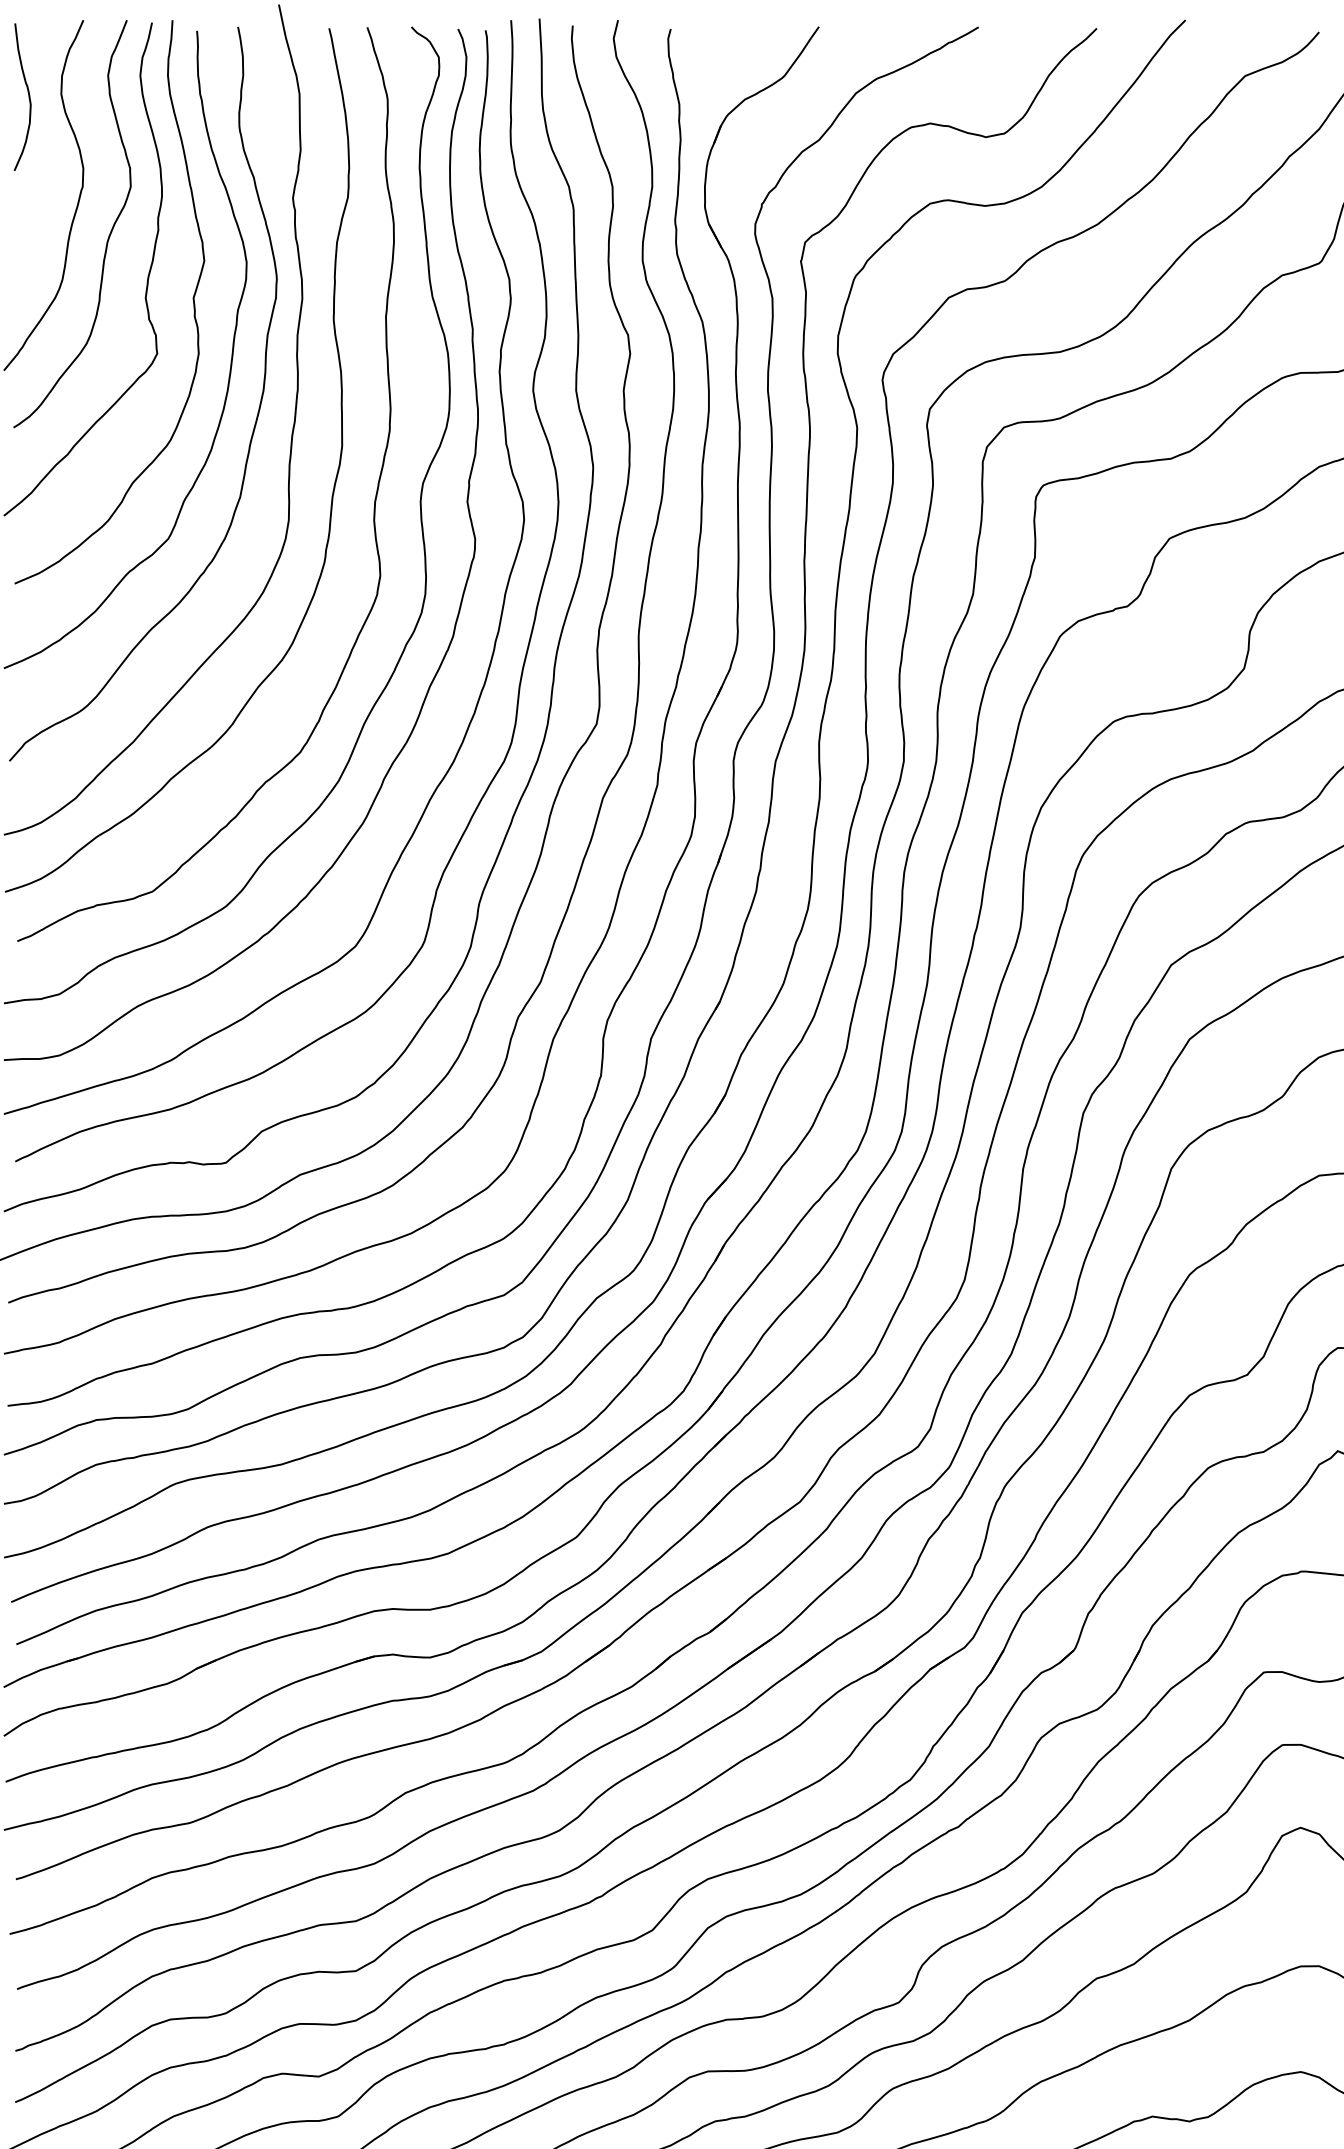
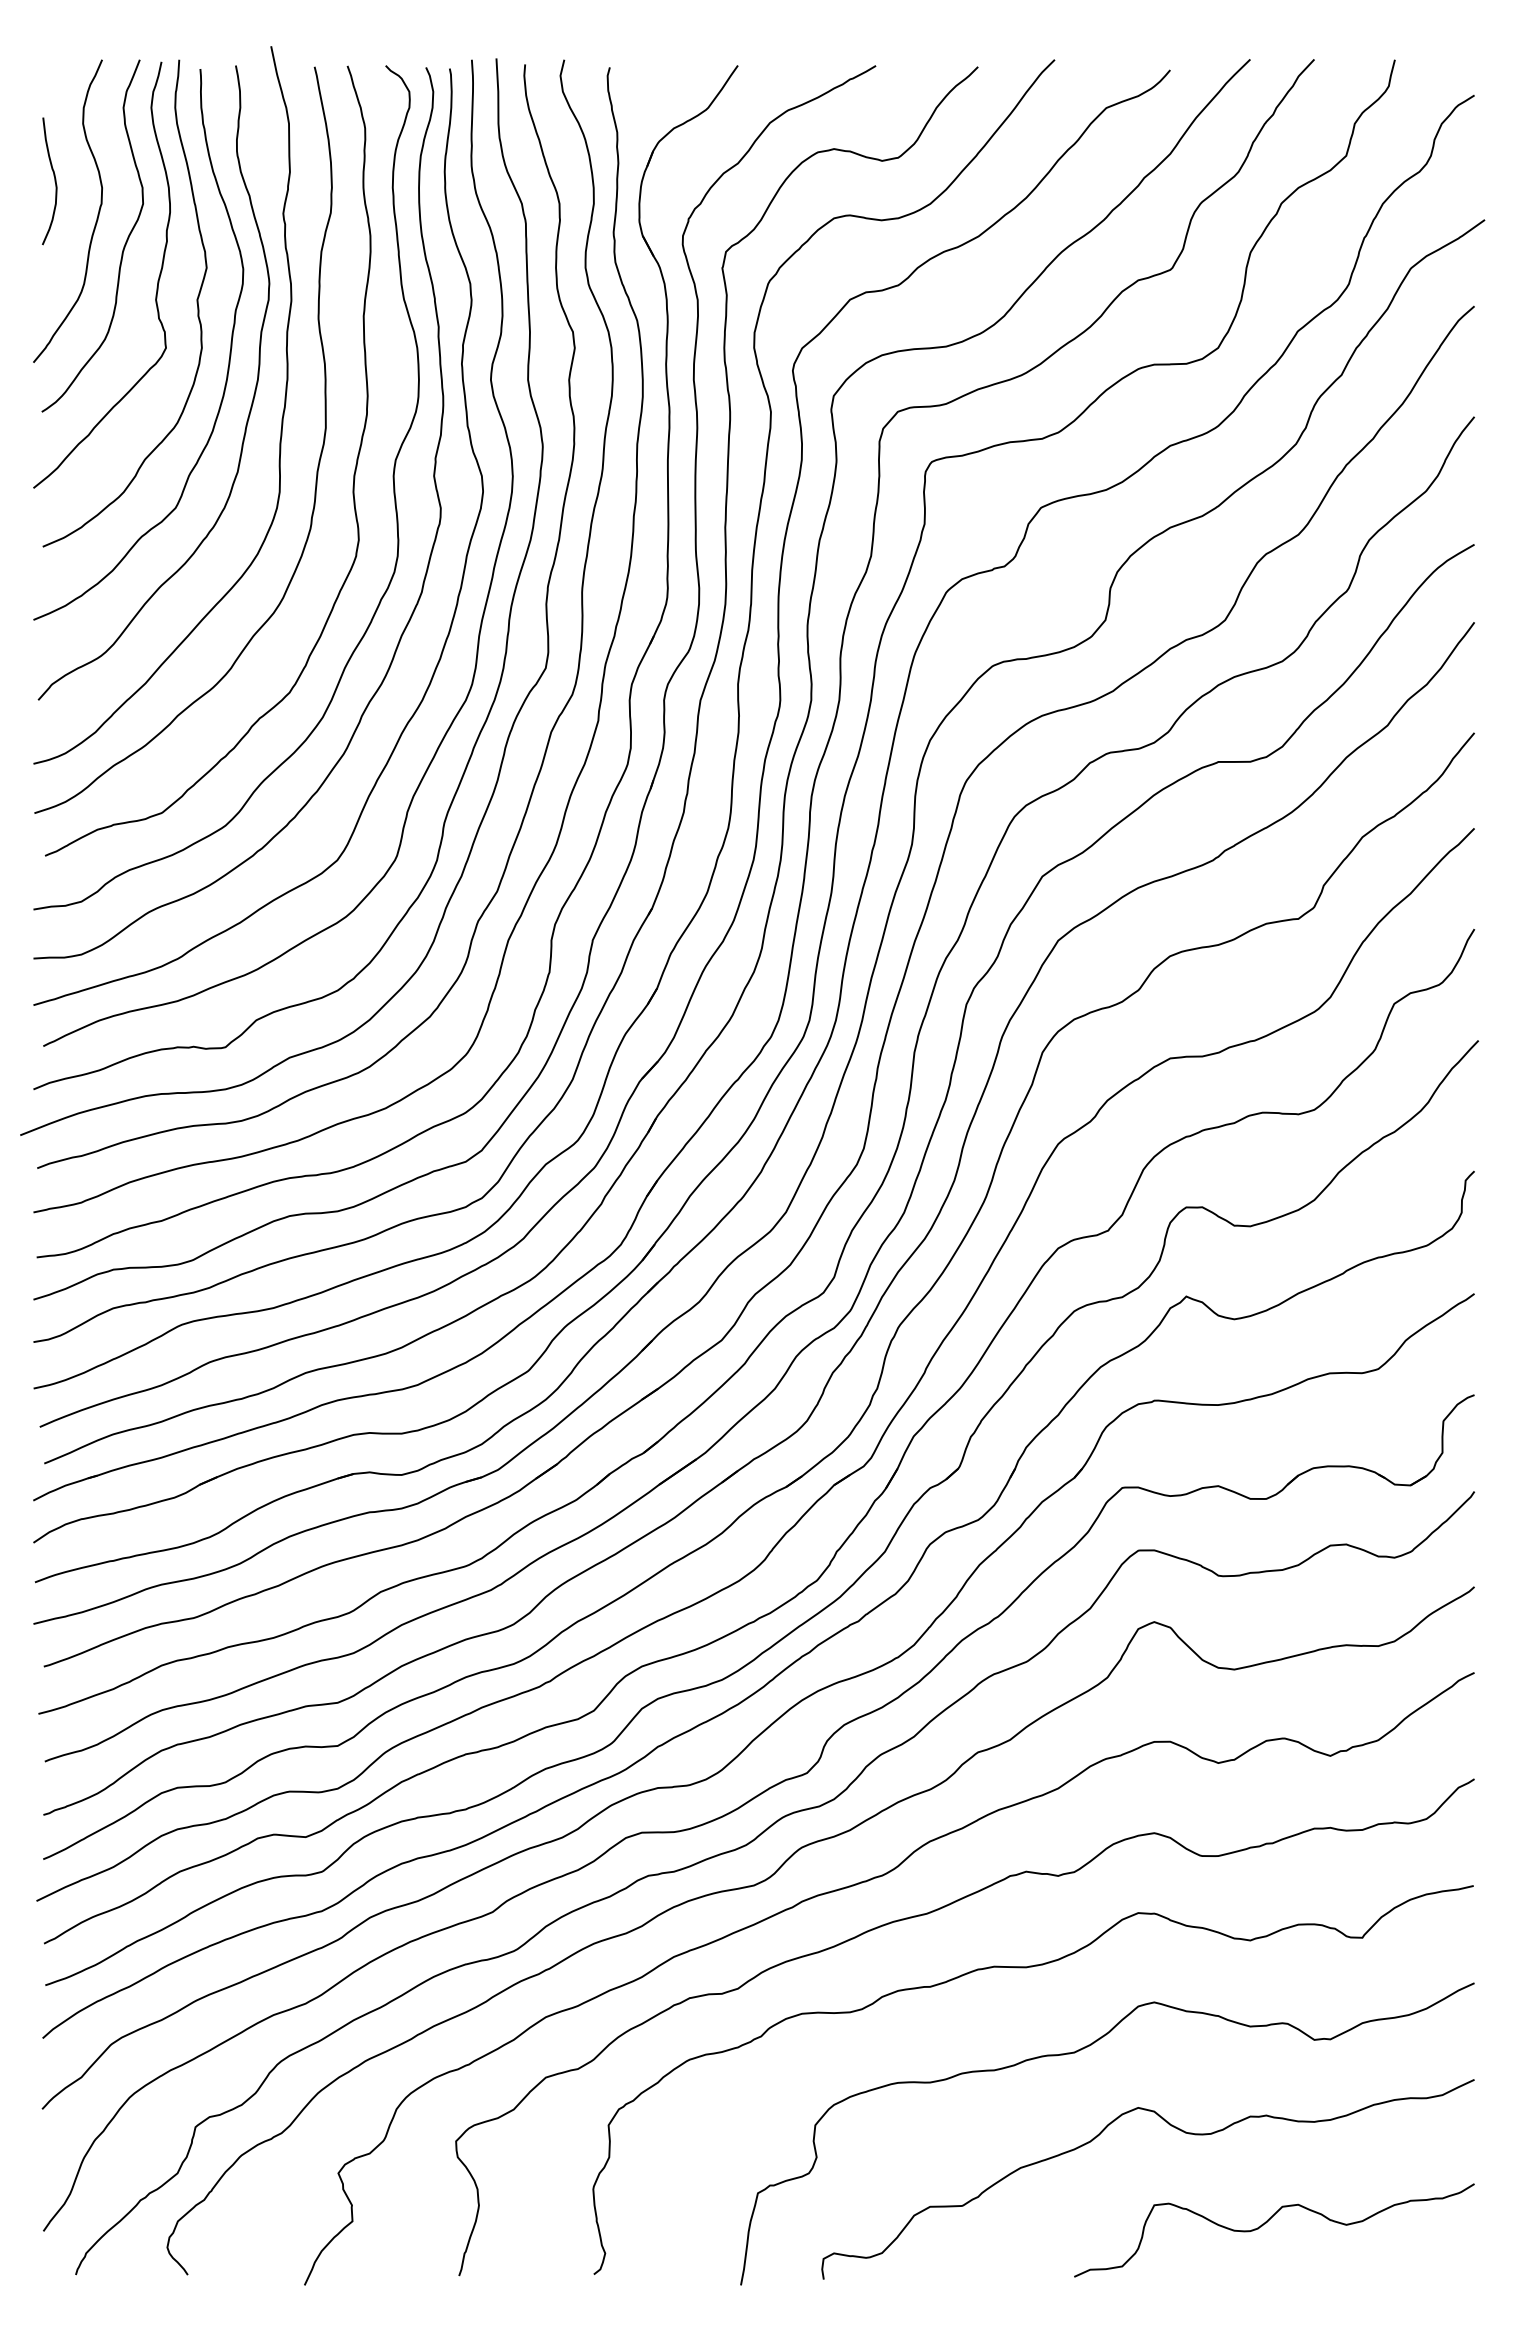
curve: (28, 97) -> (54, 181), moved

